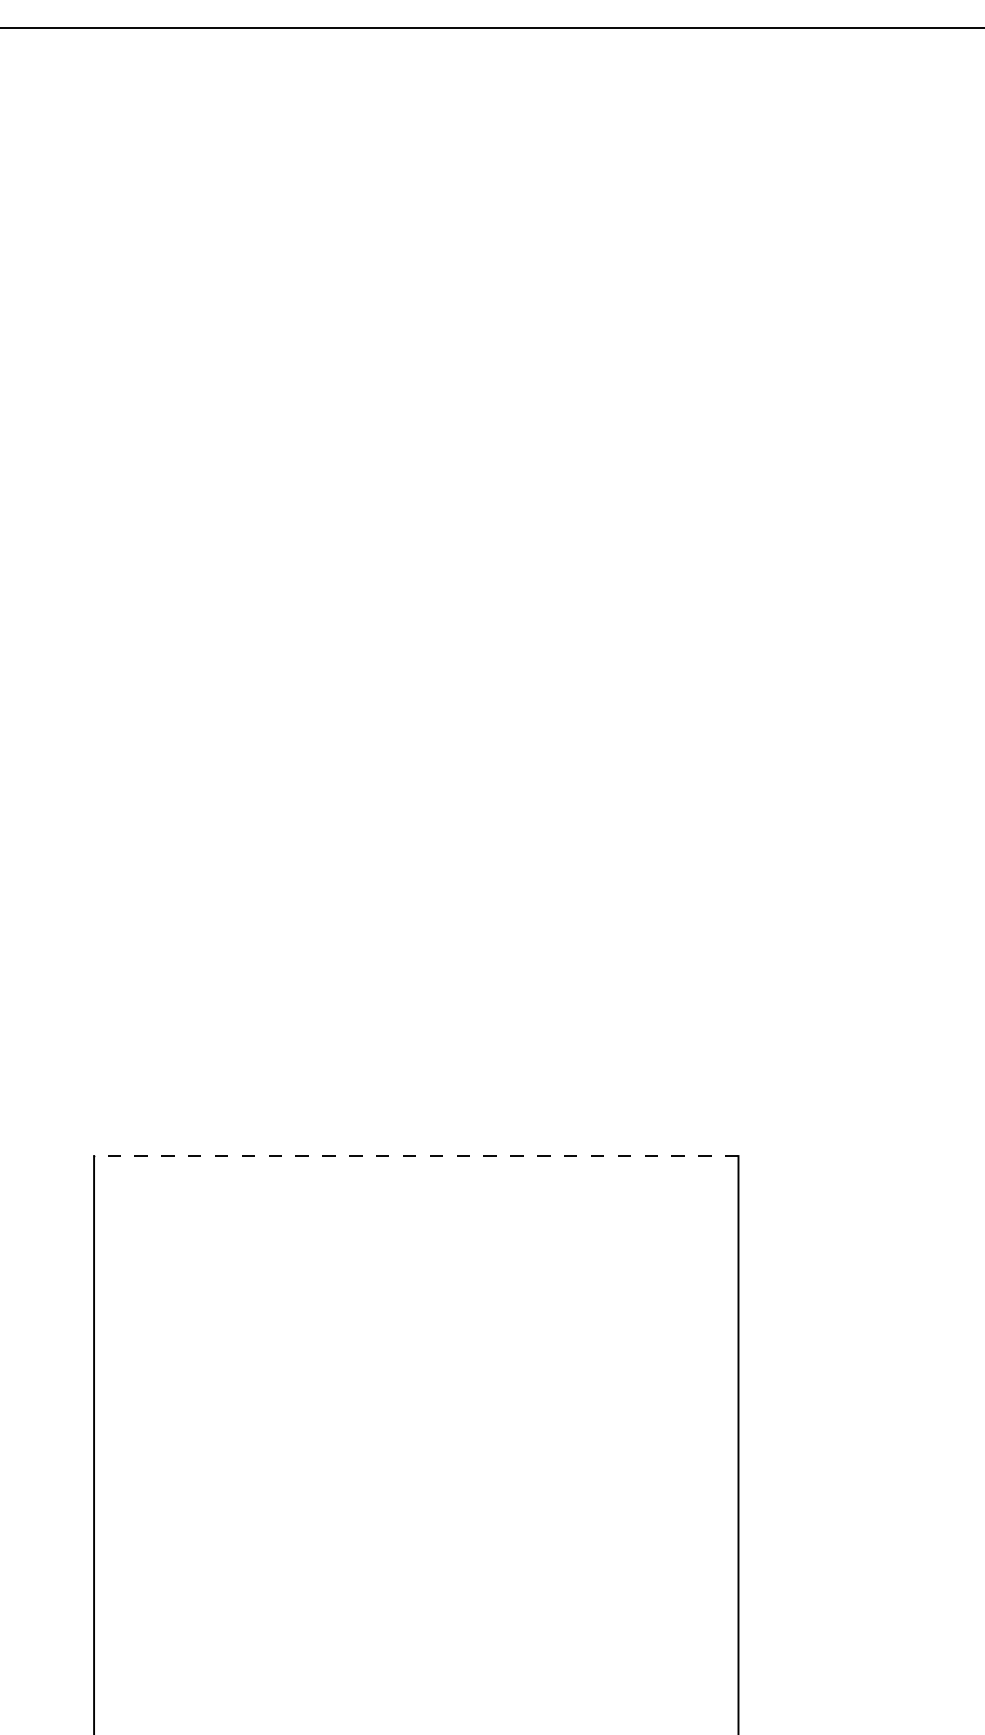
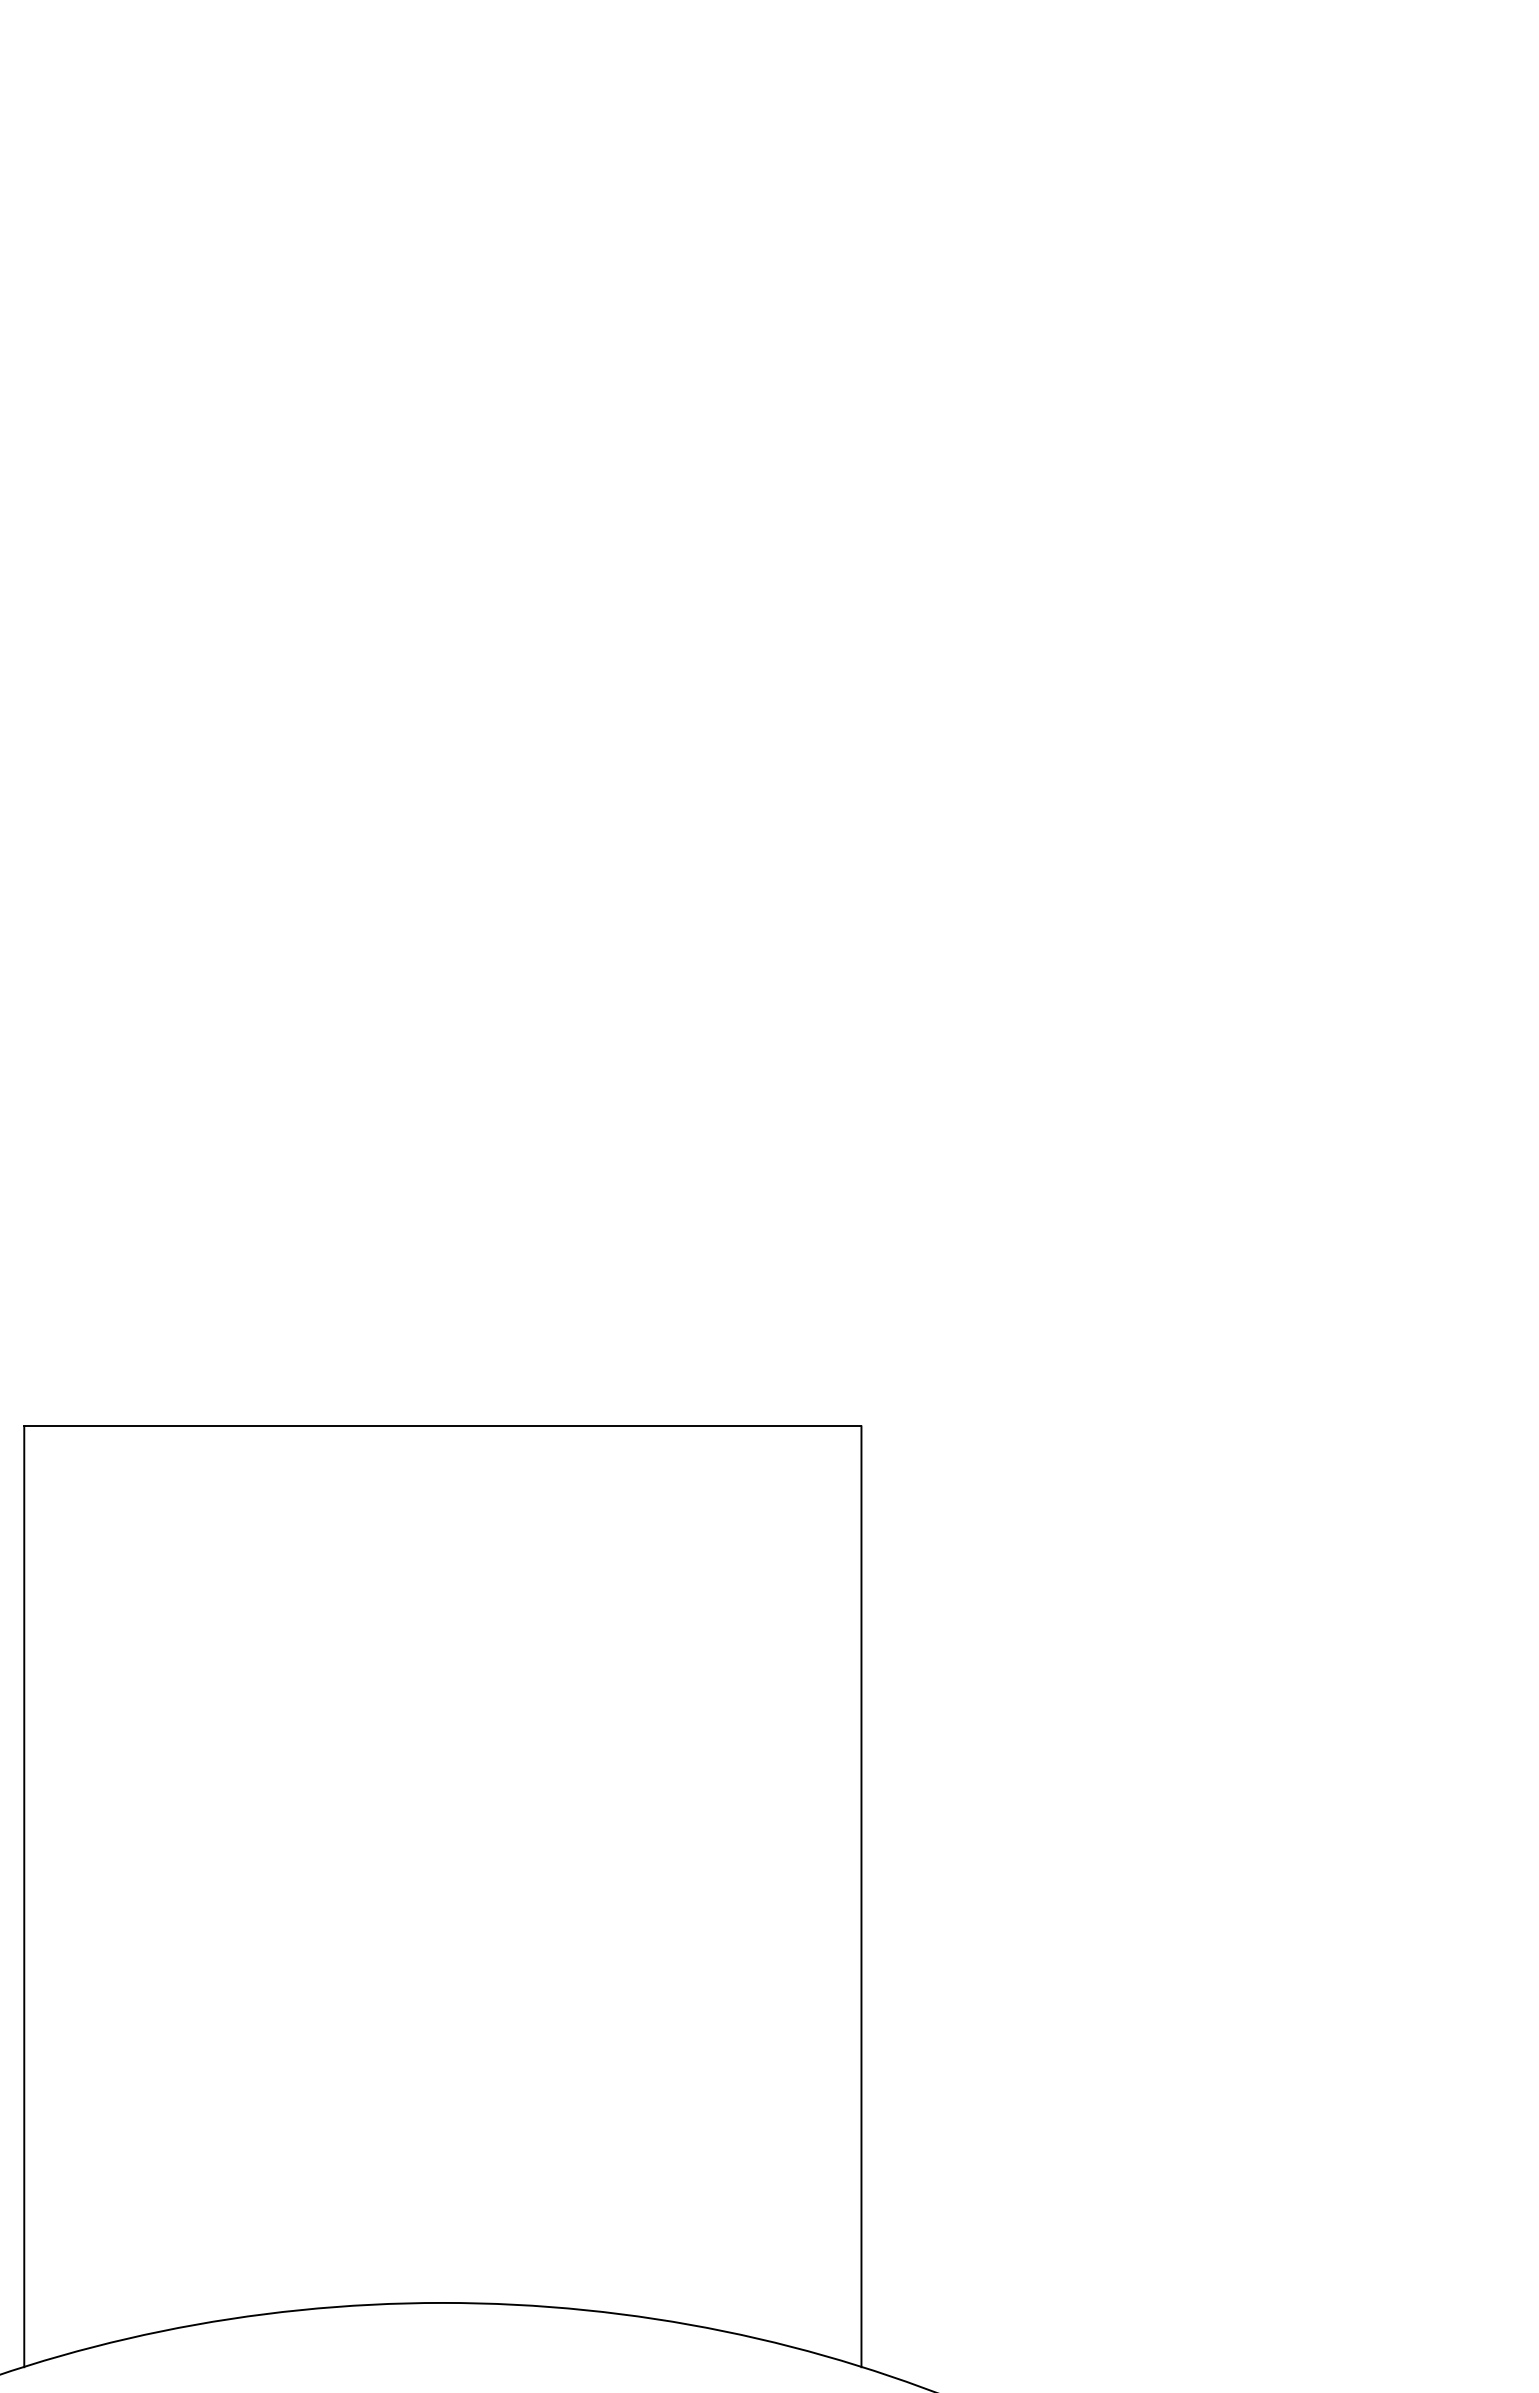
line: (415, 1156) -> (442, 1426), dashed -> solid

